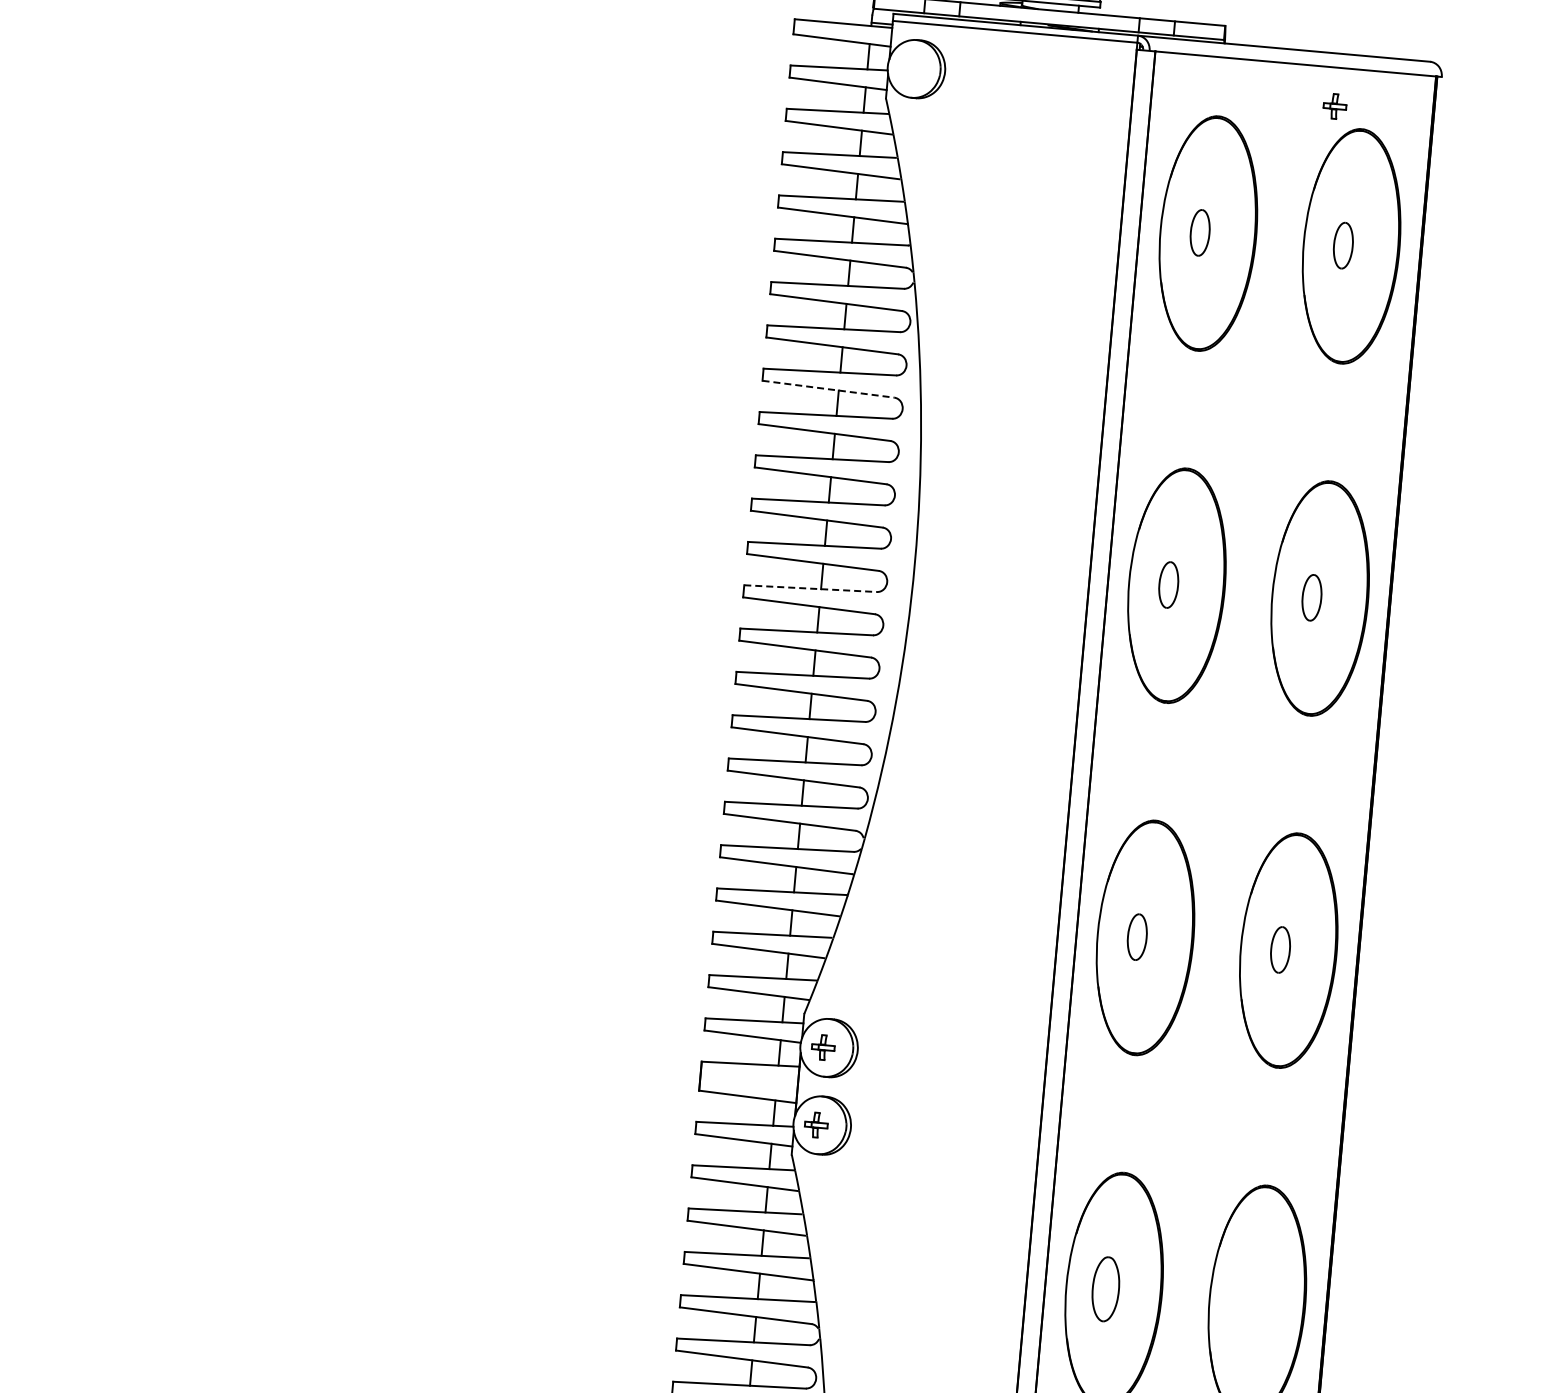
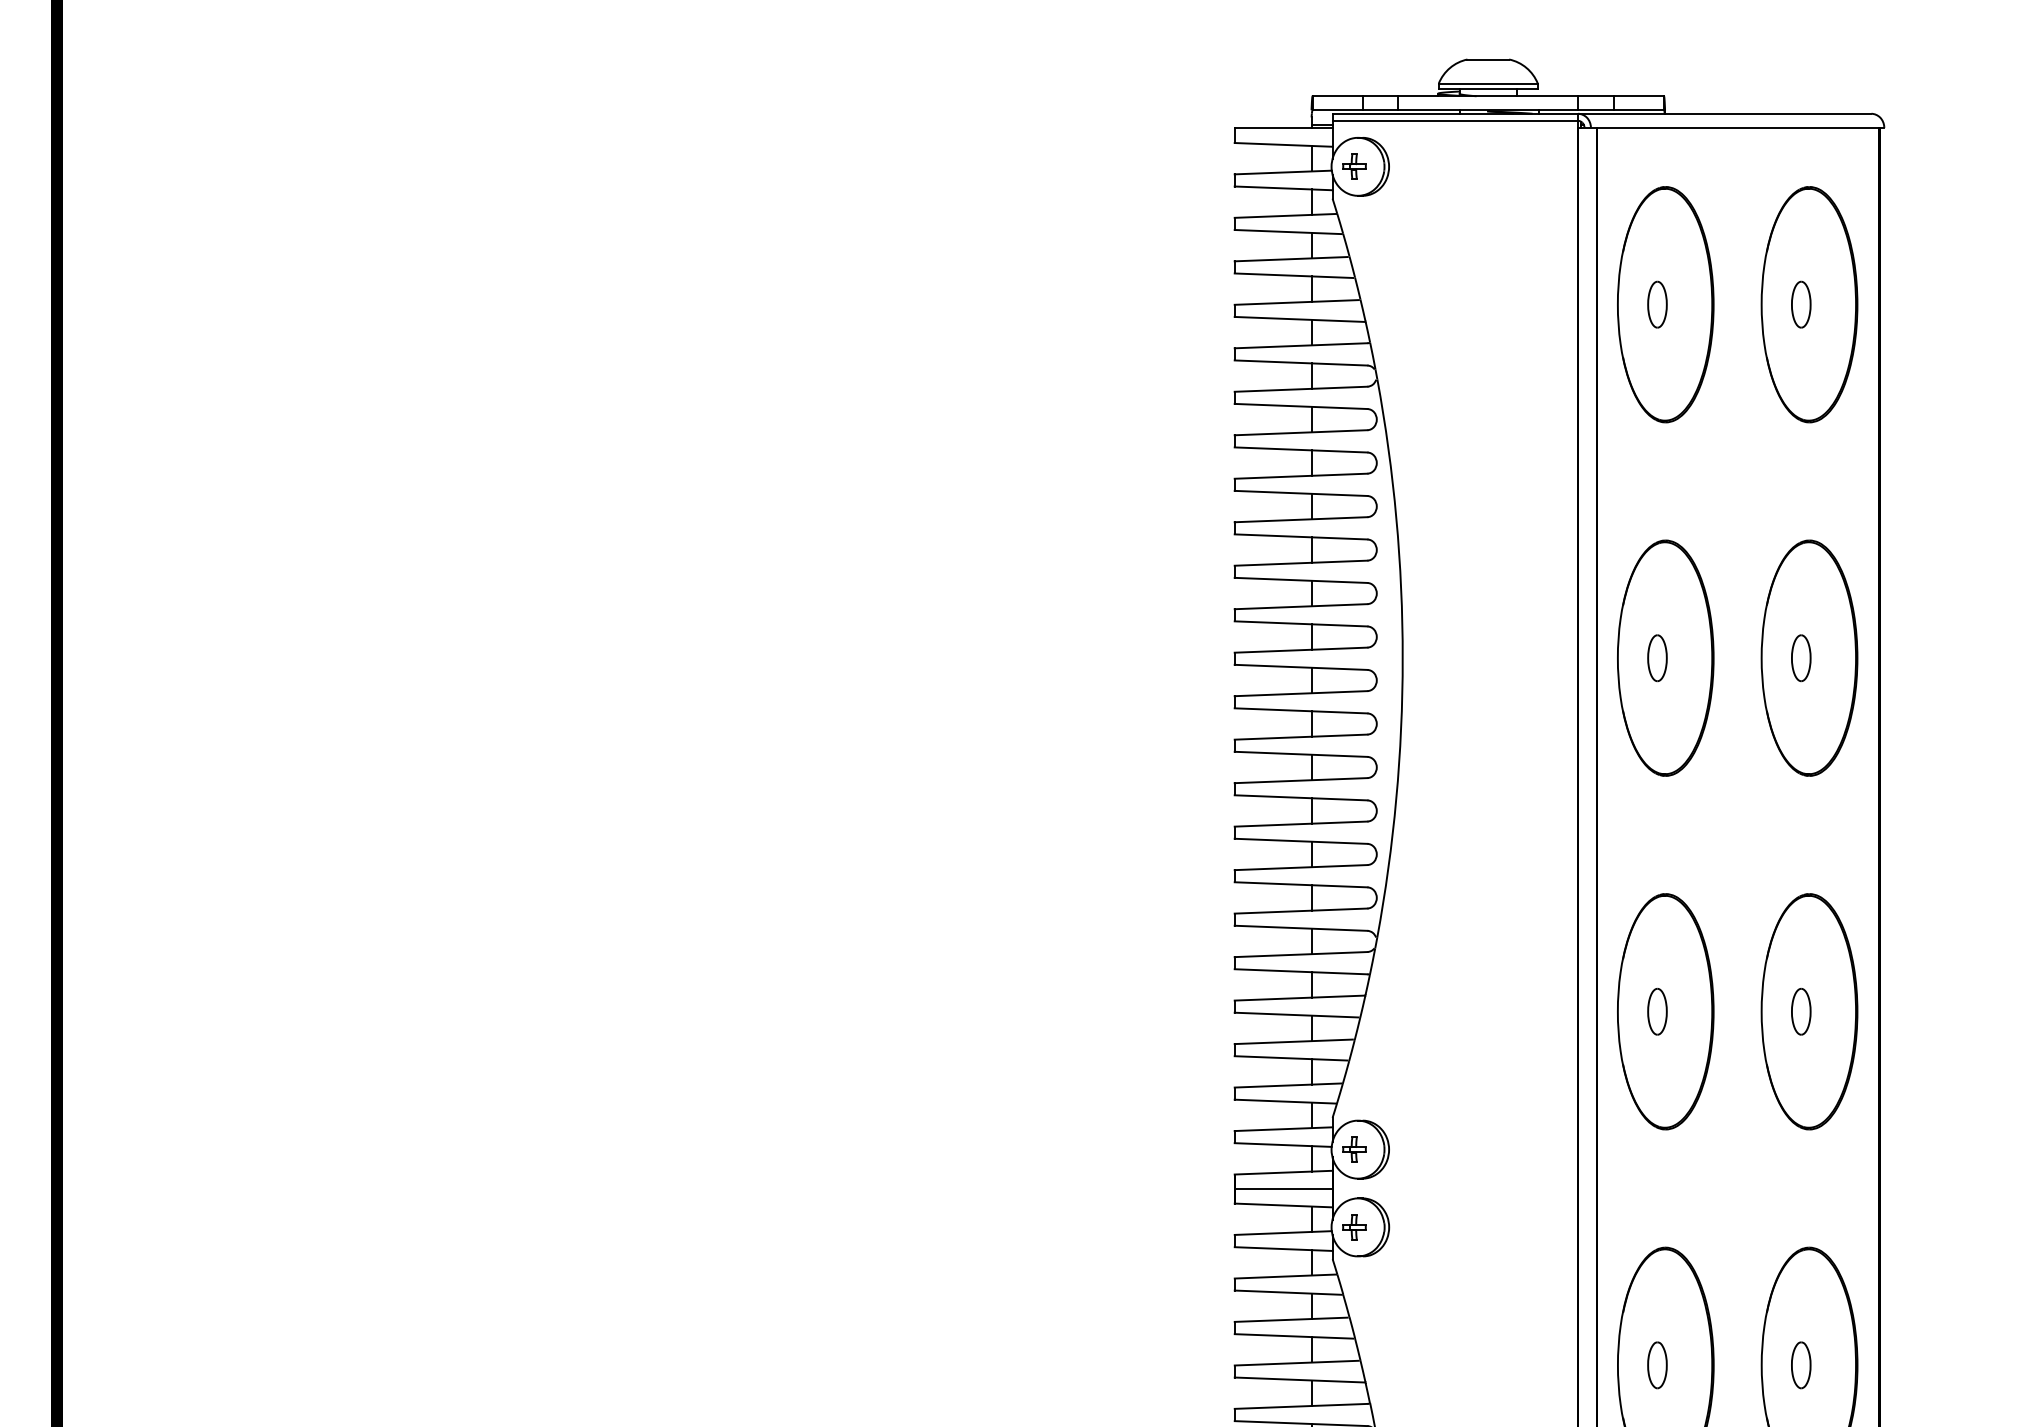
part: (1334, 106) -> (1354, 166), moved
line: (828, 389) -> (1301, 493), dashed -> solid
line: (811, 588) -> (1301, 693), dashed -> solid
line: (749, 1079) -> (1283, 1188), added
part: (1105, 1289) -> (1657, 1365), size x0.71
part: (1249, 1302) -> (1801, 1365), added

